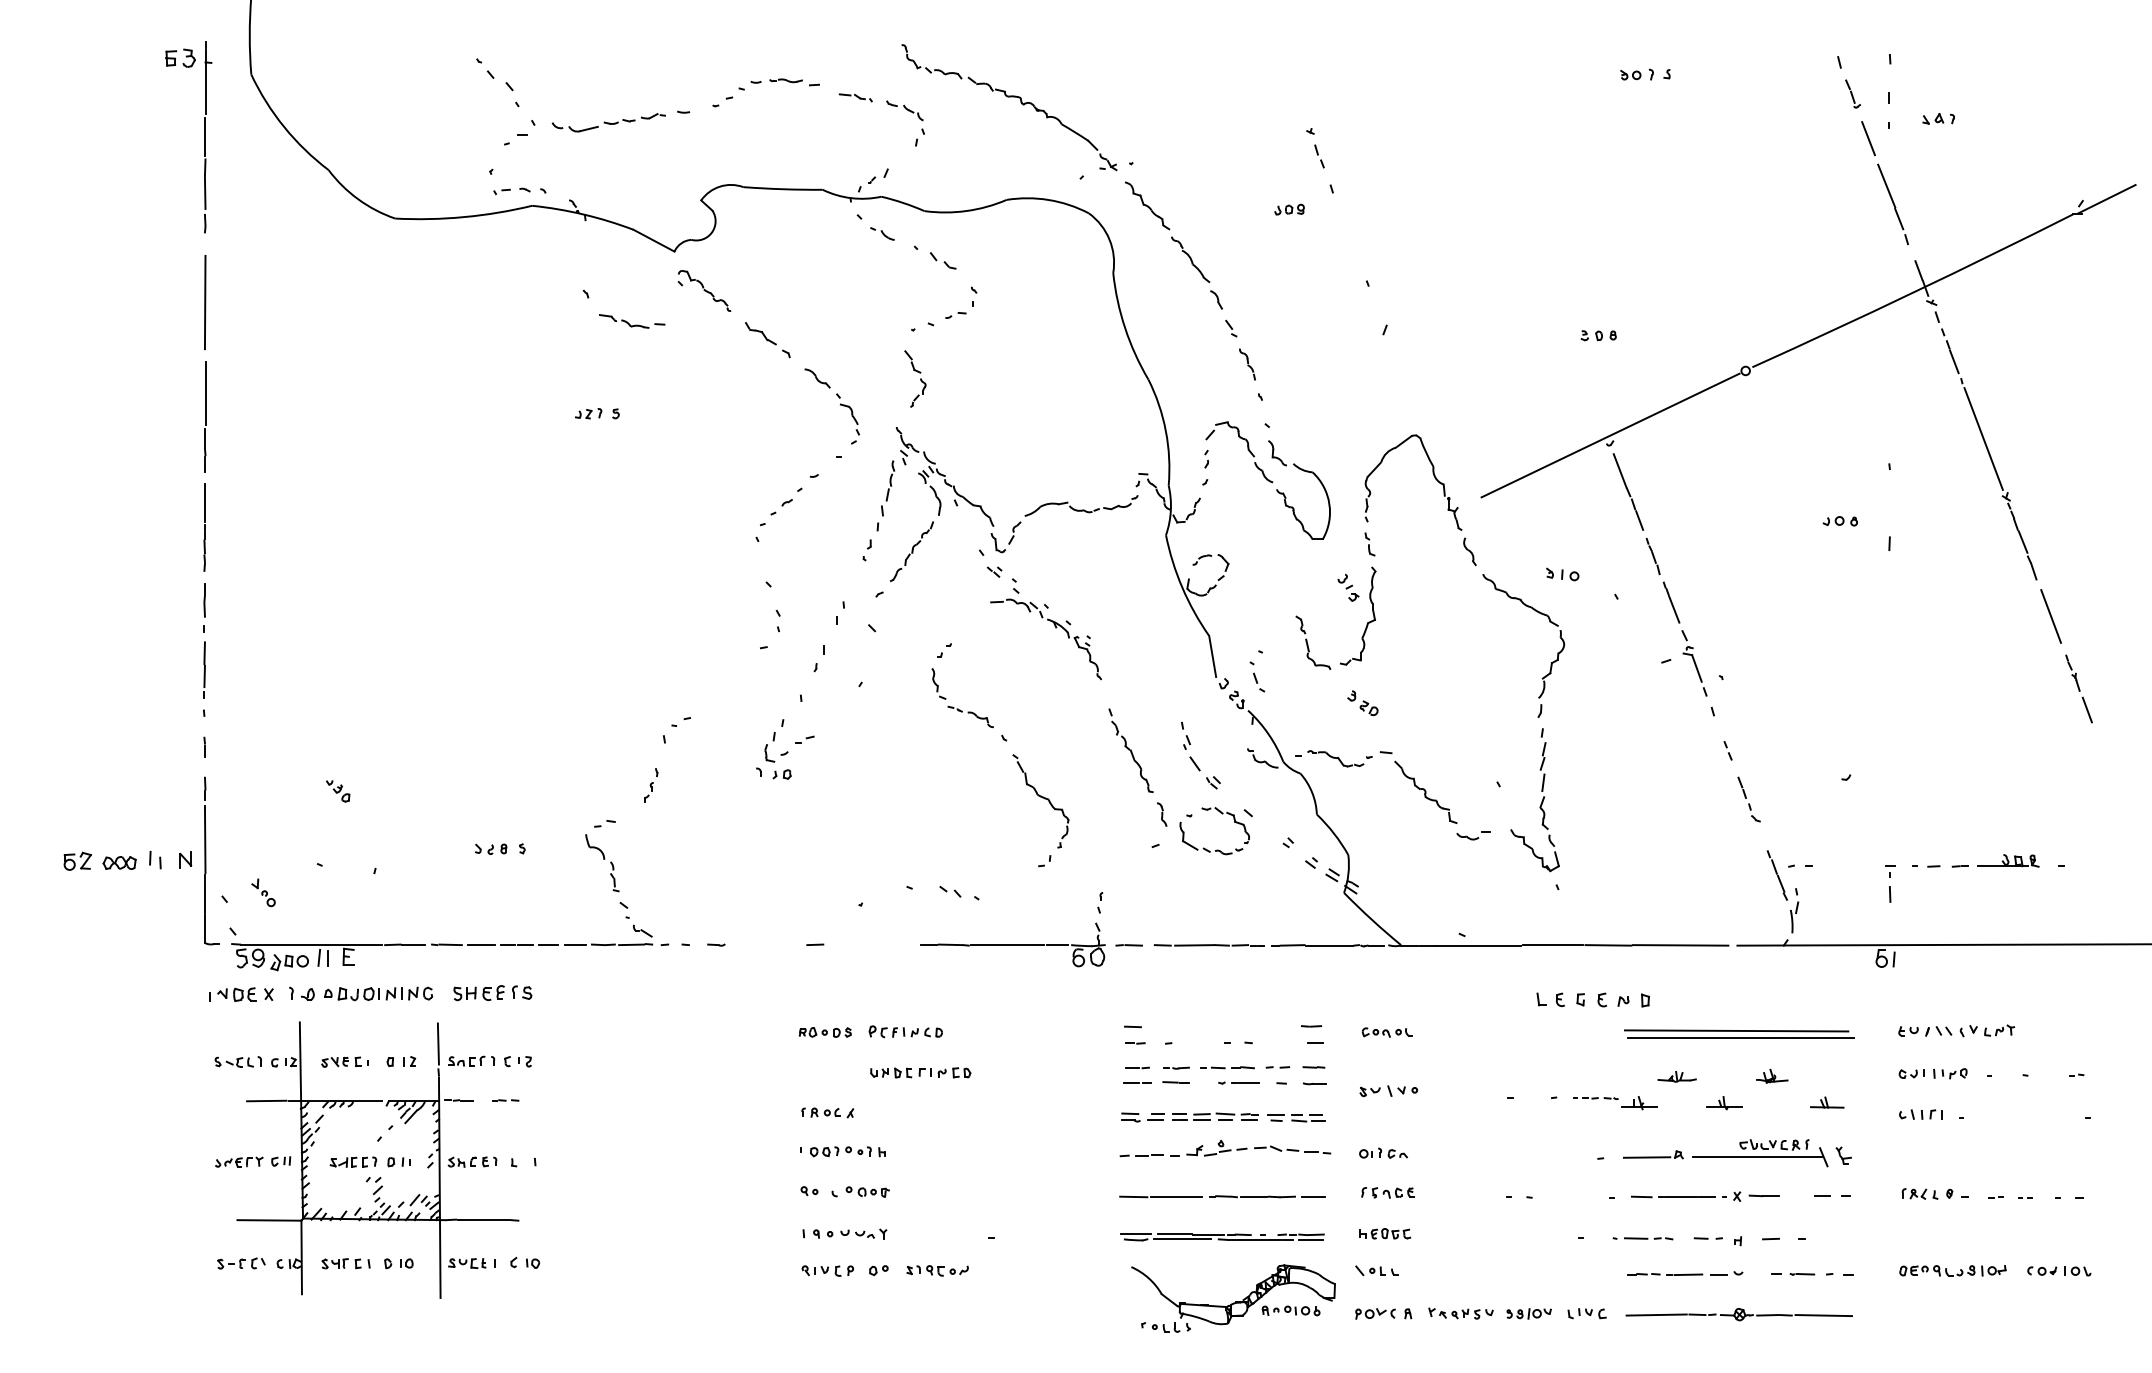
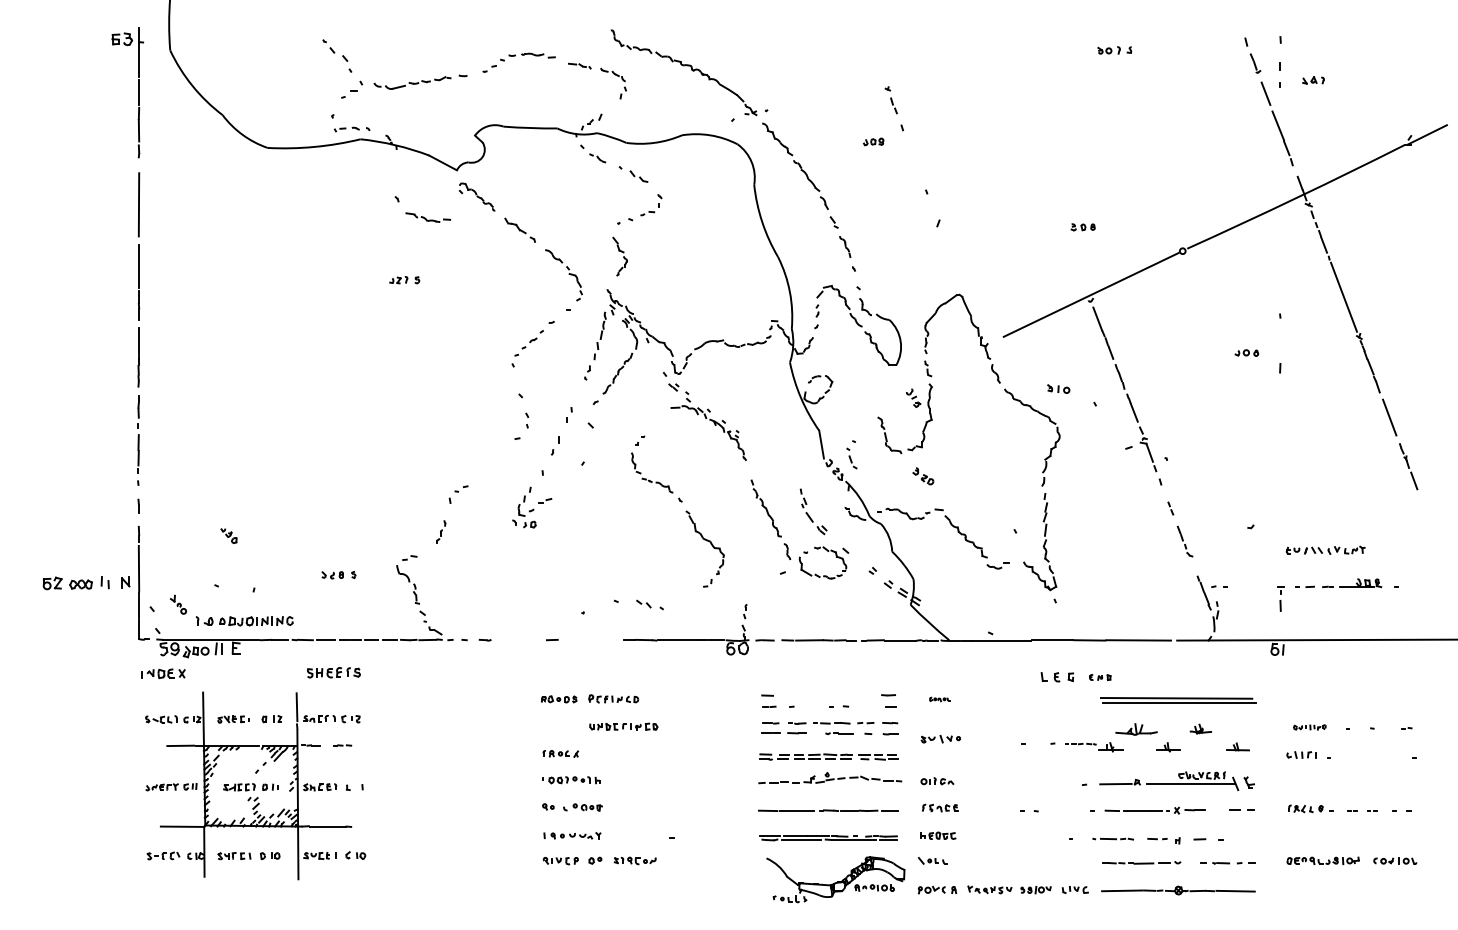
part: (360, 994) -> (244, 621), moved
part: (1624, 1000) -> (1100, 677), size x0.6
part: (1956, 1029) -> (1325, 549), moved
part: (1386, 1032) -> (939, 699), size x0.6
part: (1932, 1073) -> (1309, 727), size x0.7
part: (1675, 1076) -> (1135, 729), size x1.6

